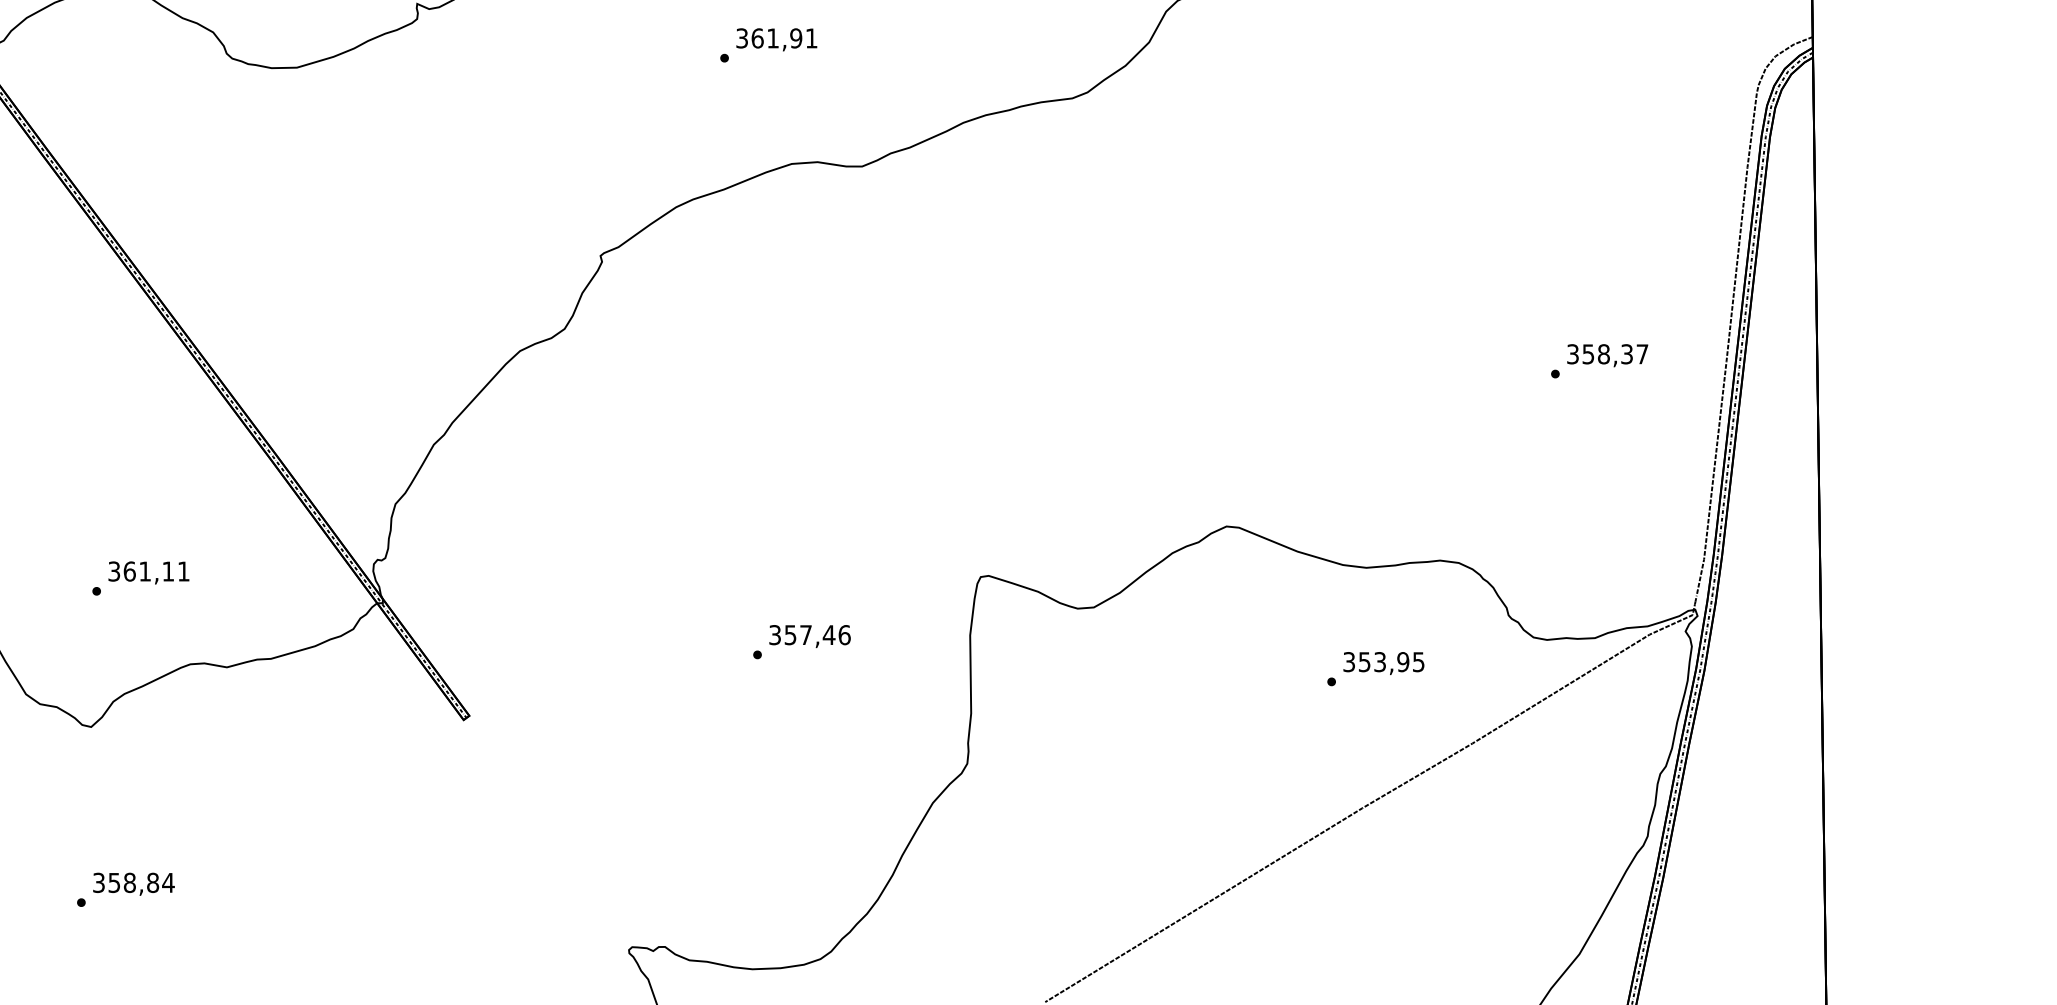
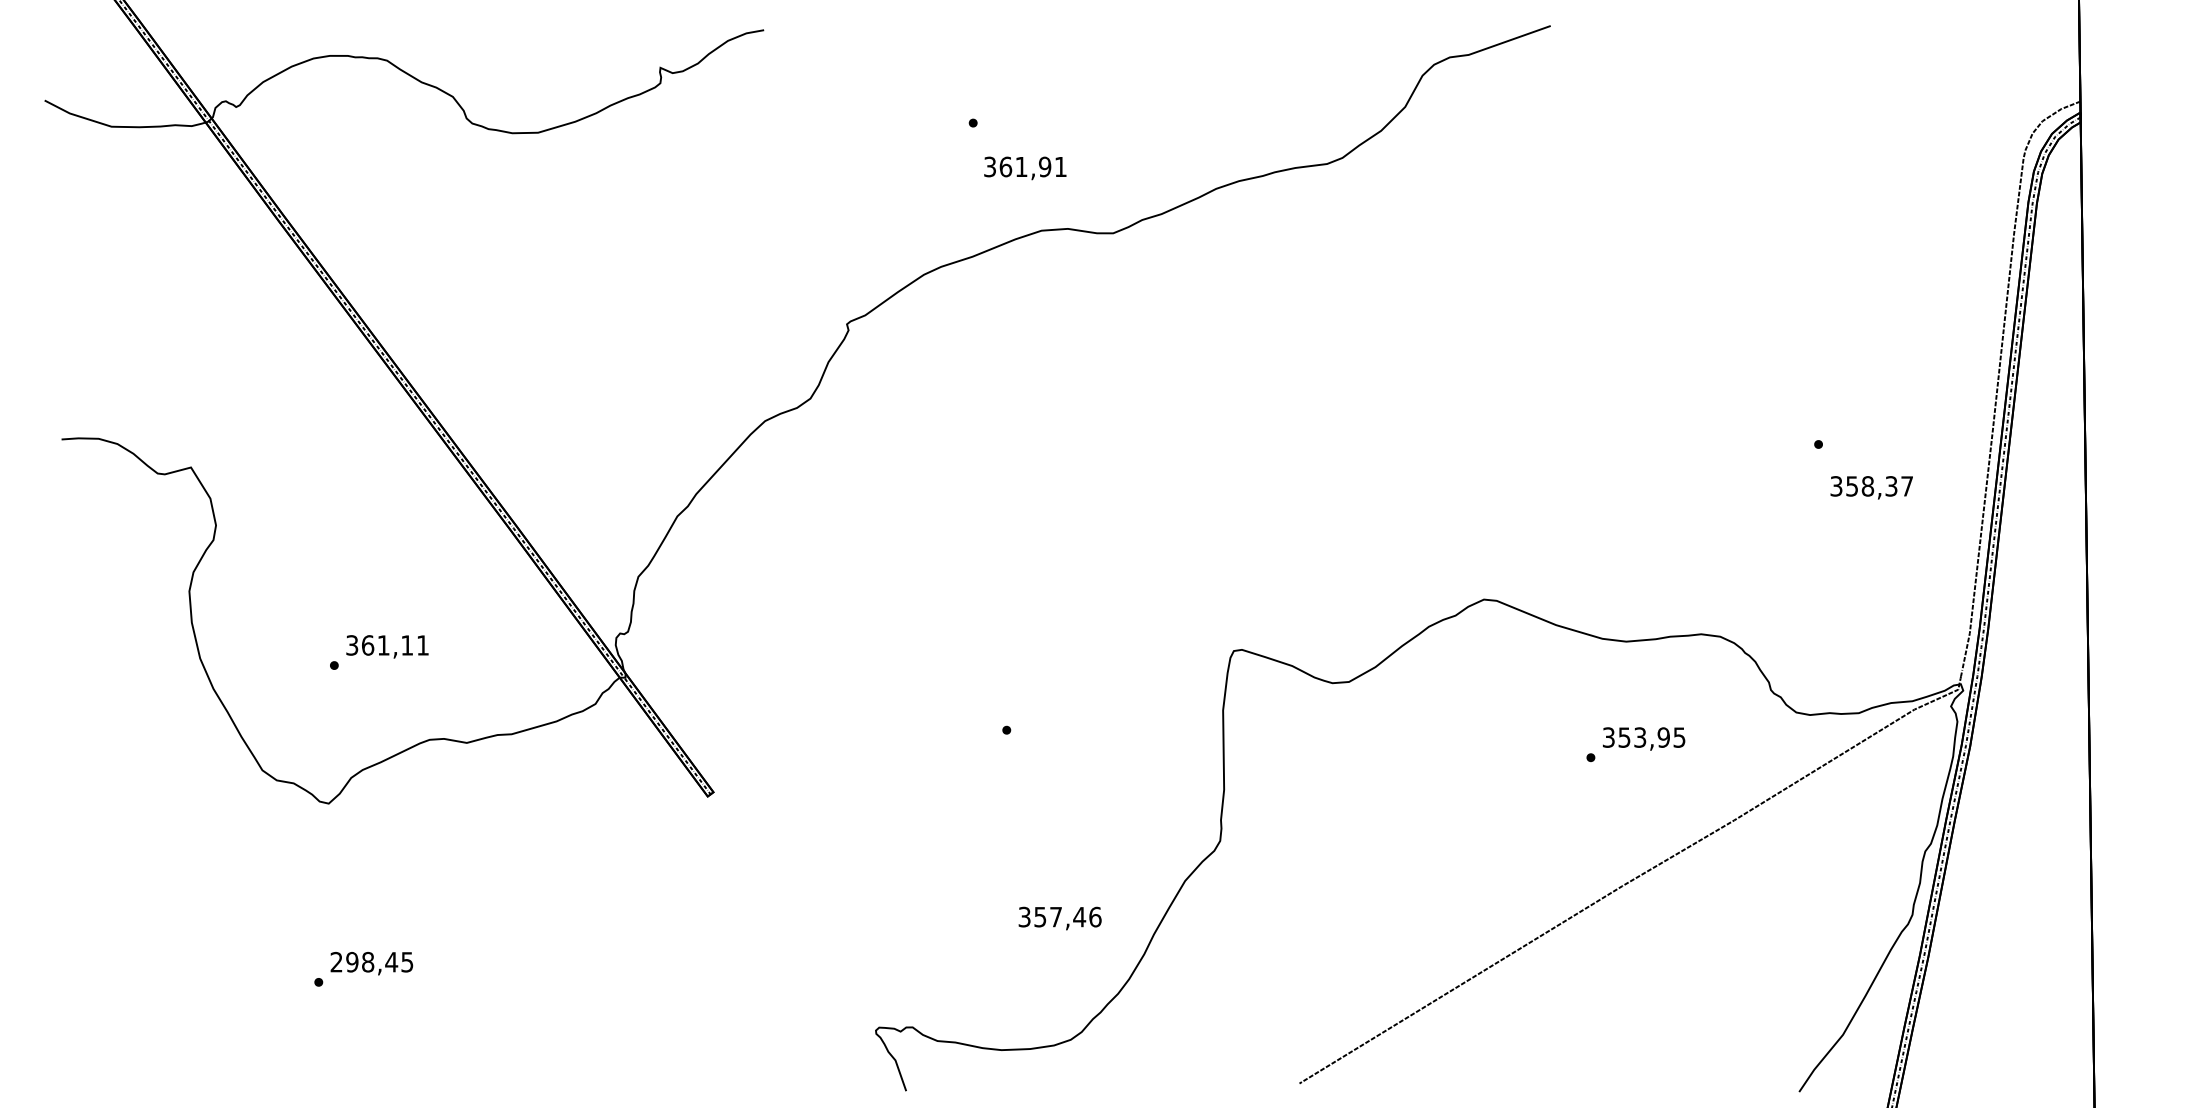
text: (776, 39) -> (1025, 168), moved
text: (1607, 355) -> (1871, 487), moved
text: (809, 636) -> (1059, 918), moved
text: (133, 882) -> (371, 961), 358,84 -> 298,45

